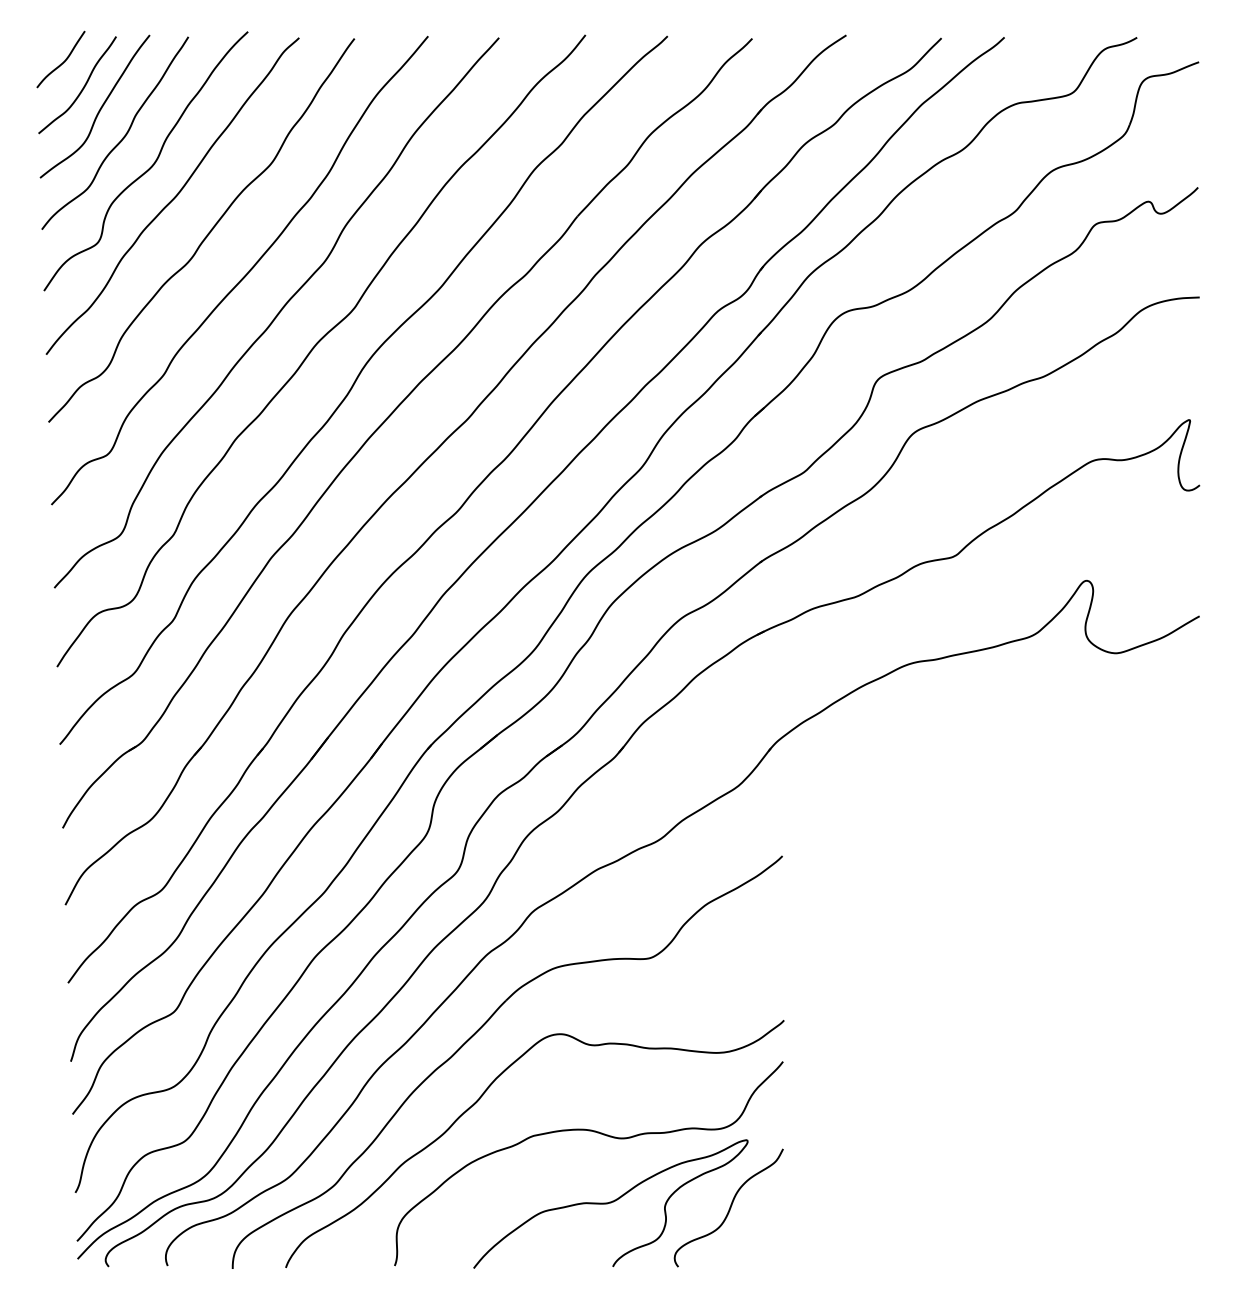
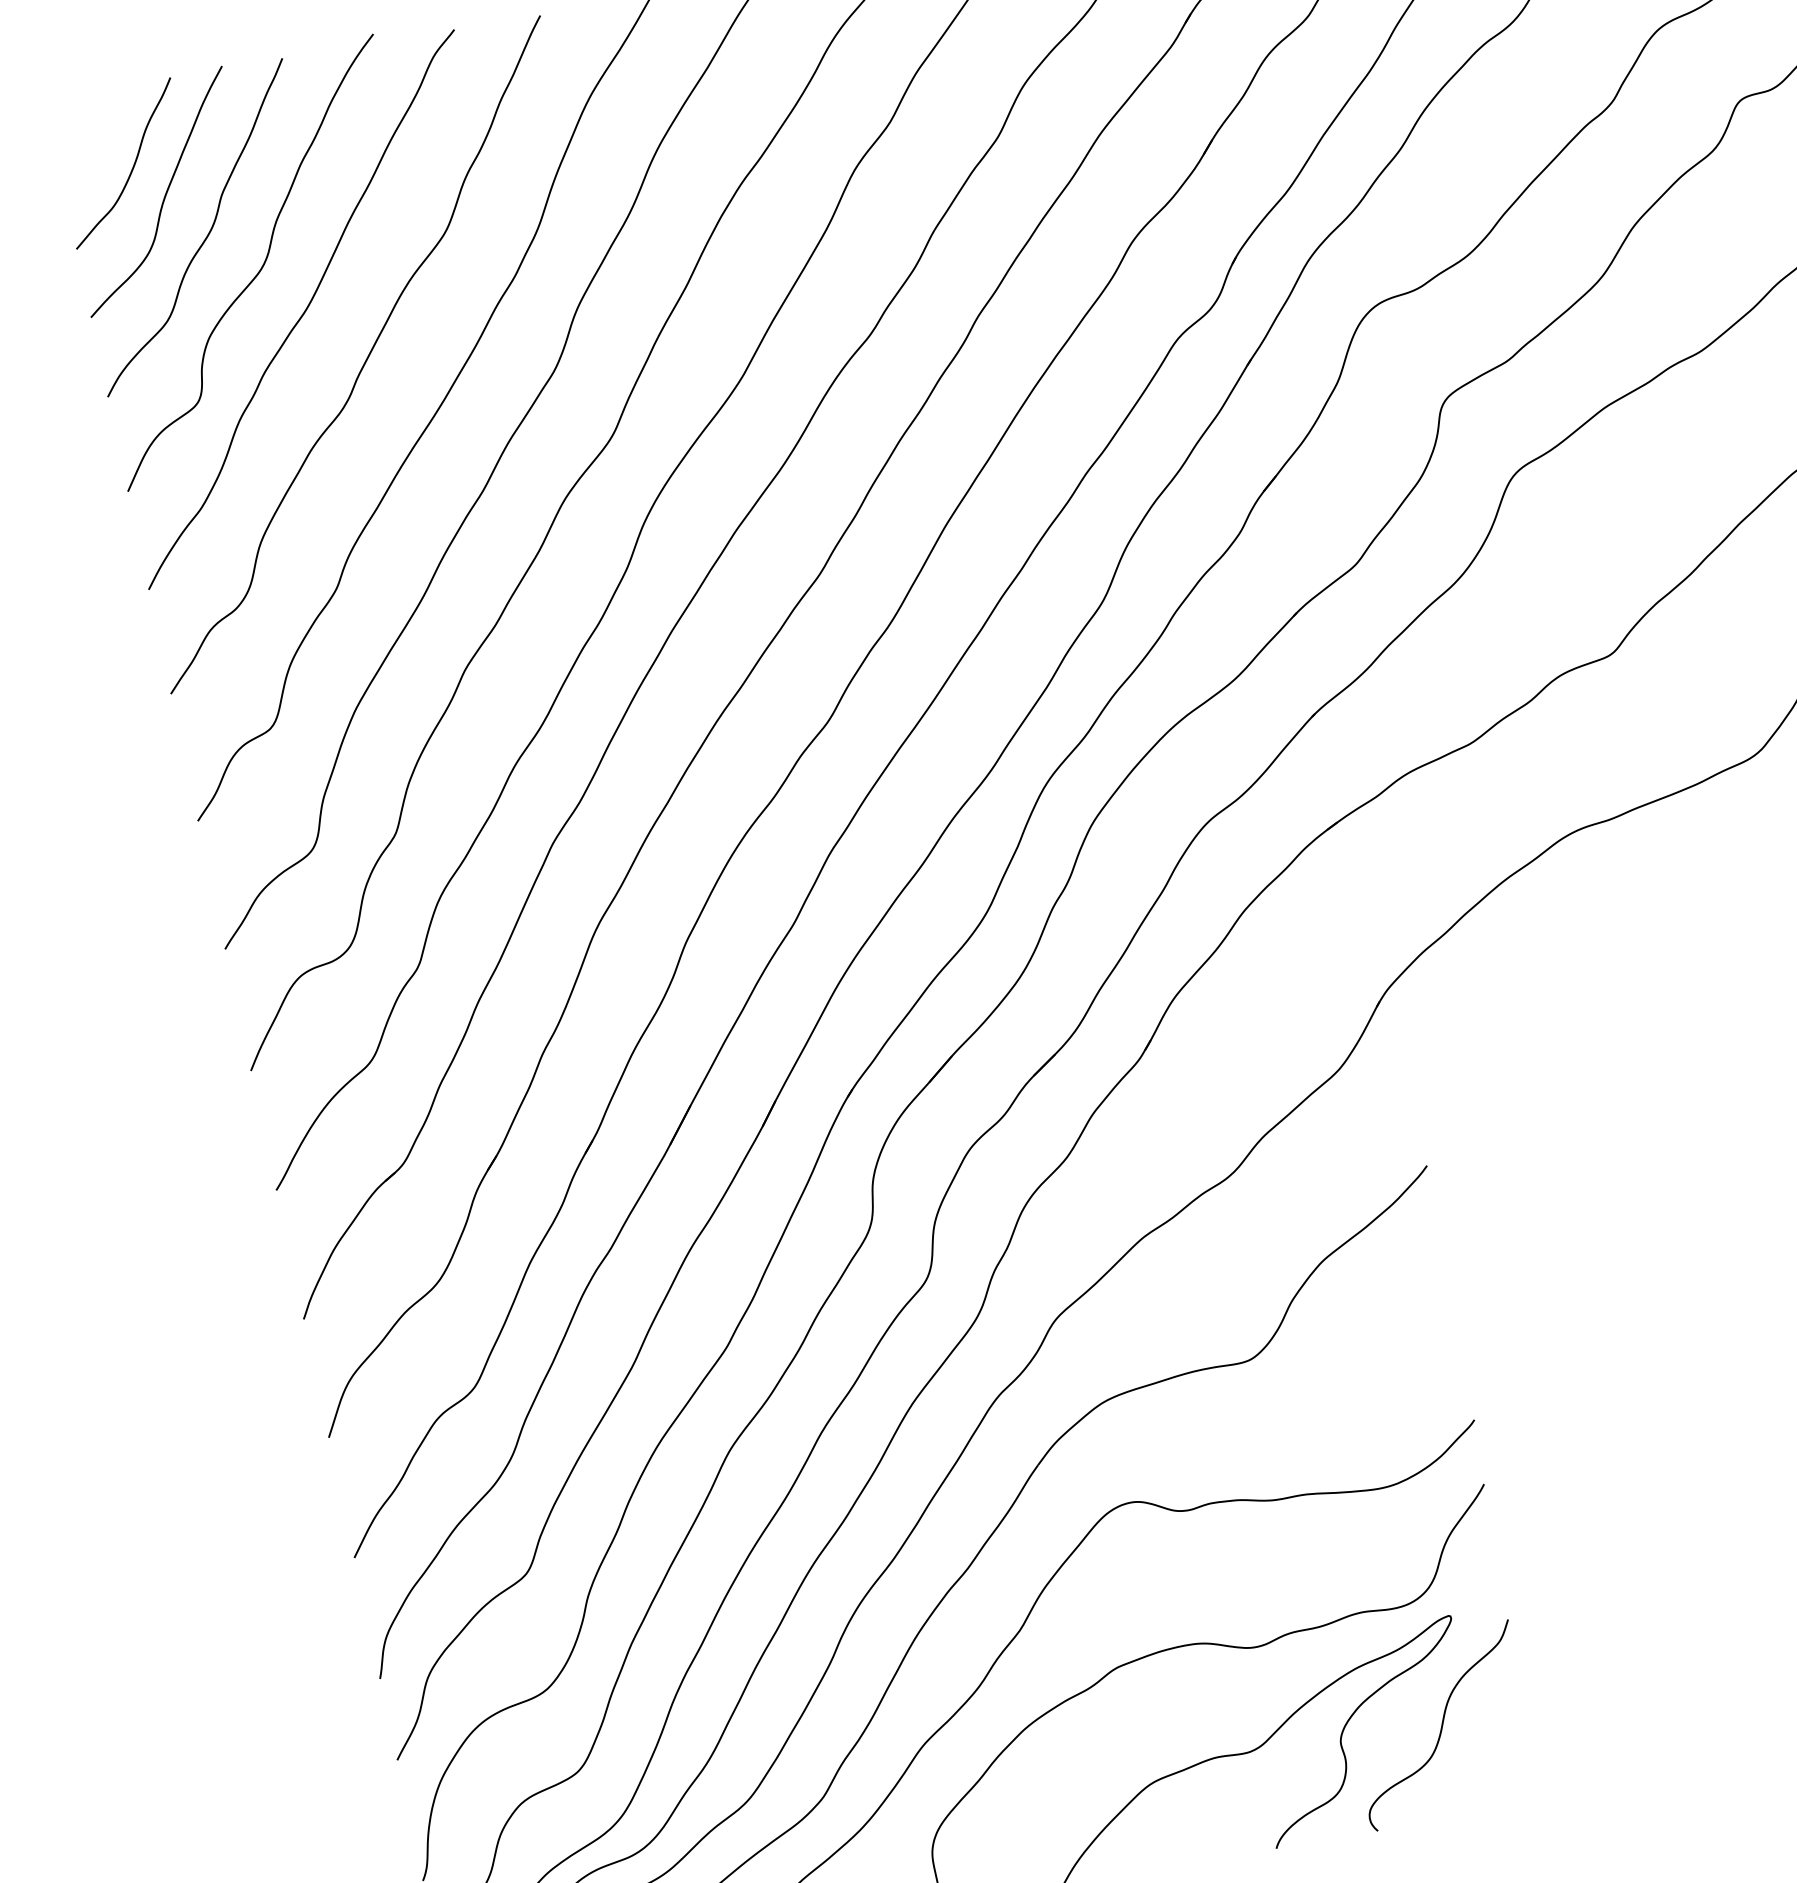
curve: (63, 61) -> (95, 130), removed

